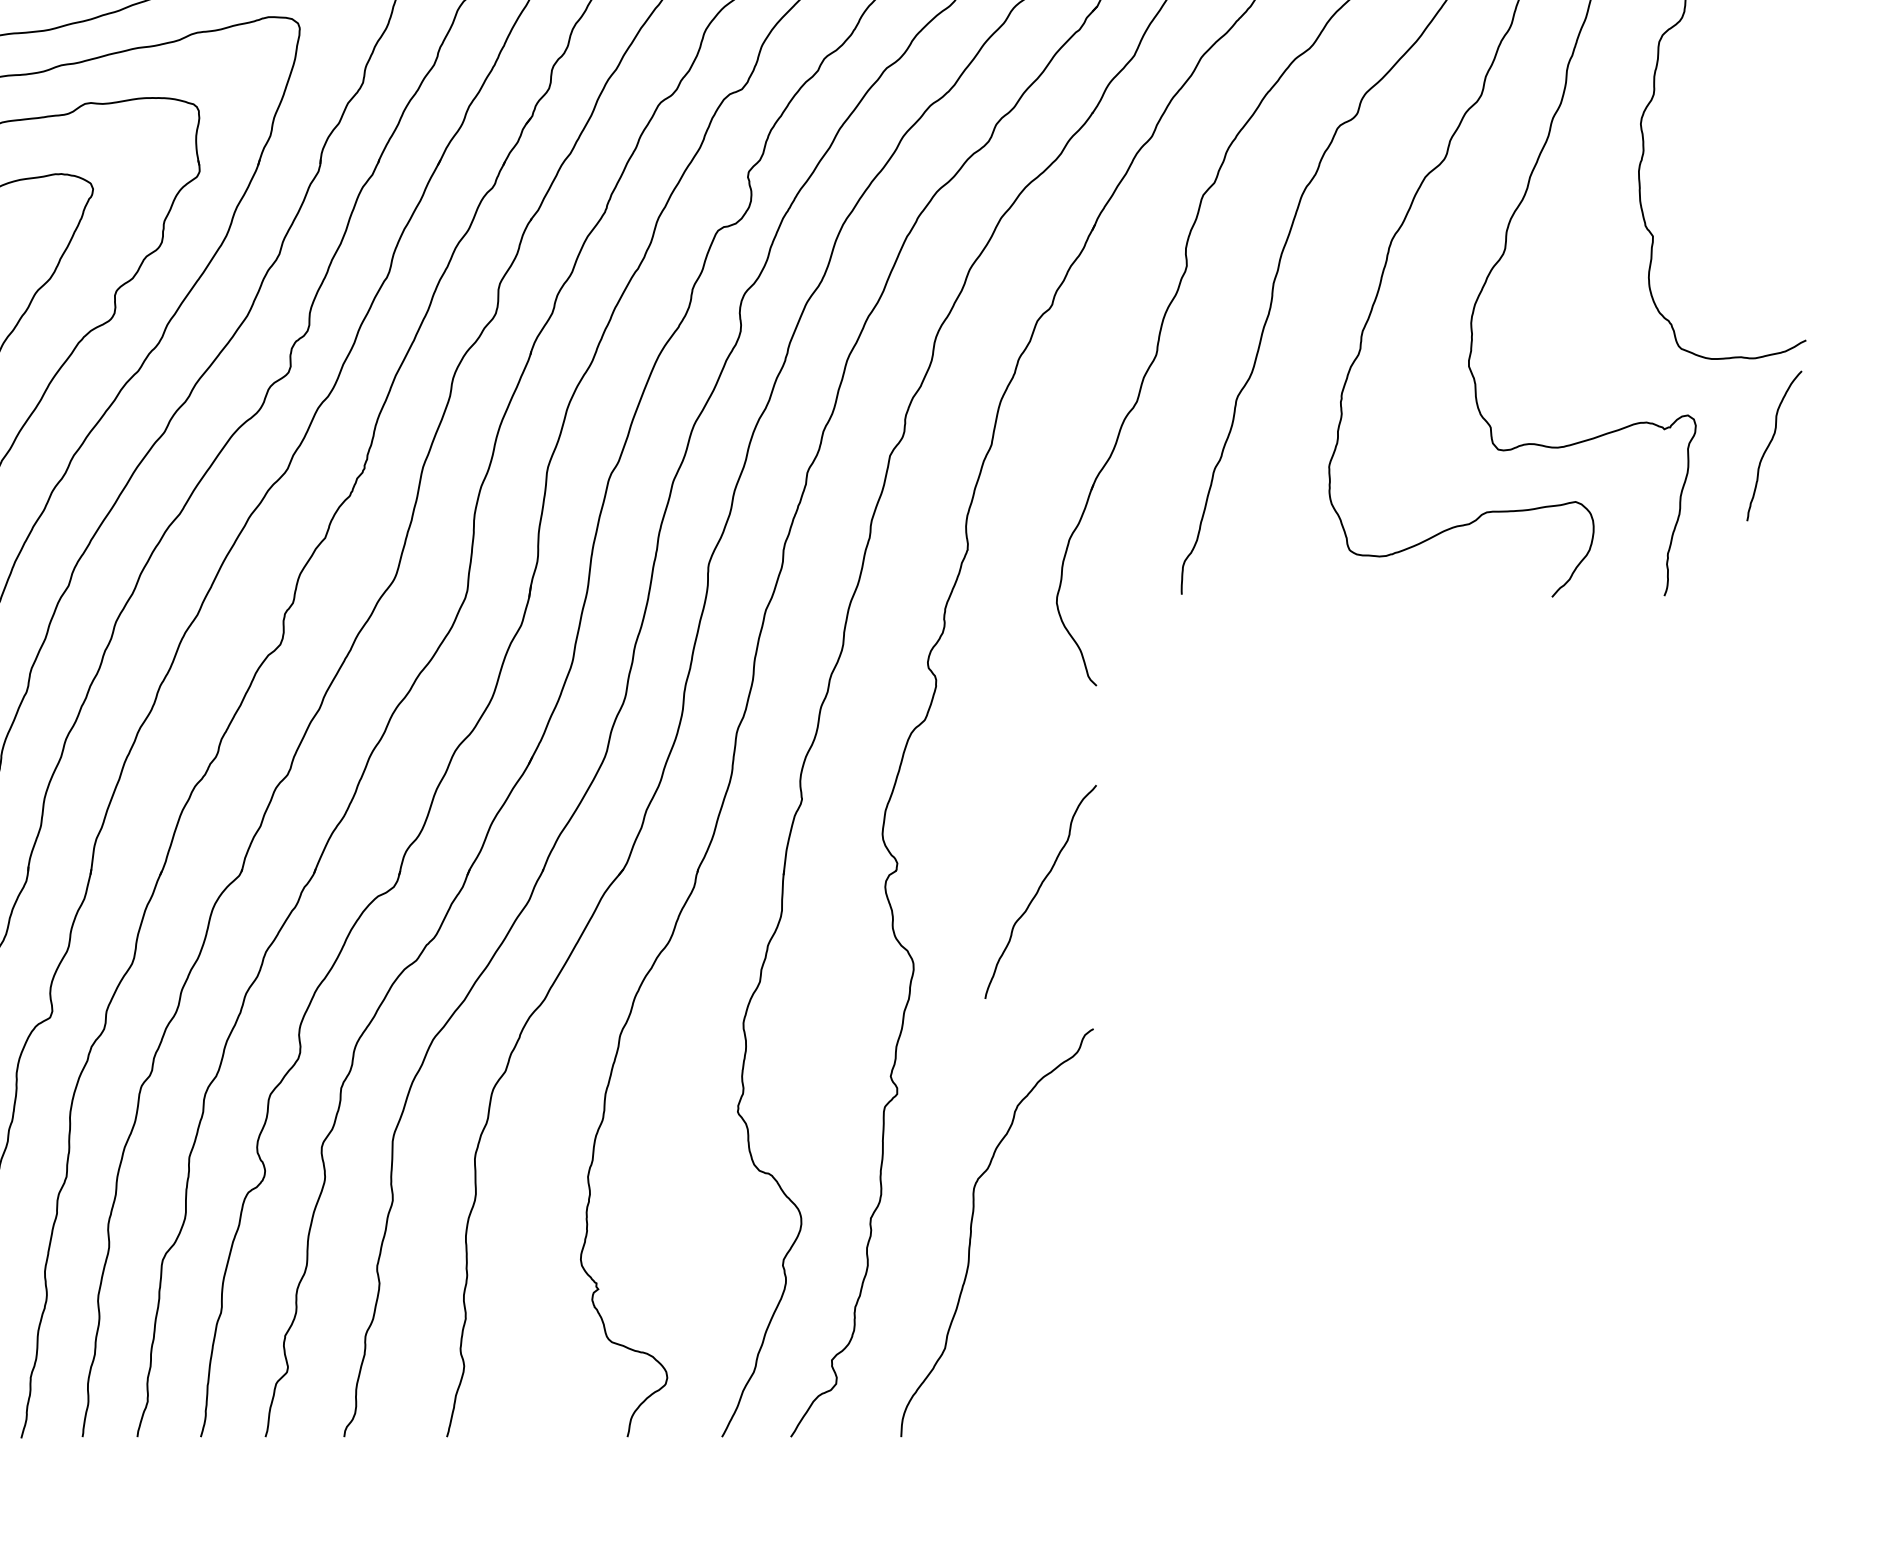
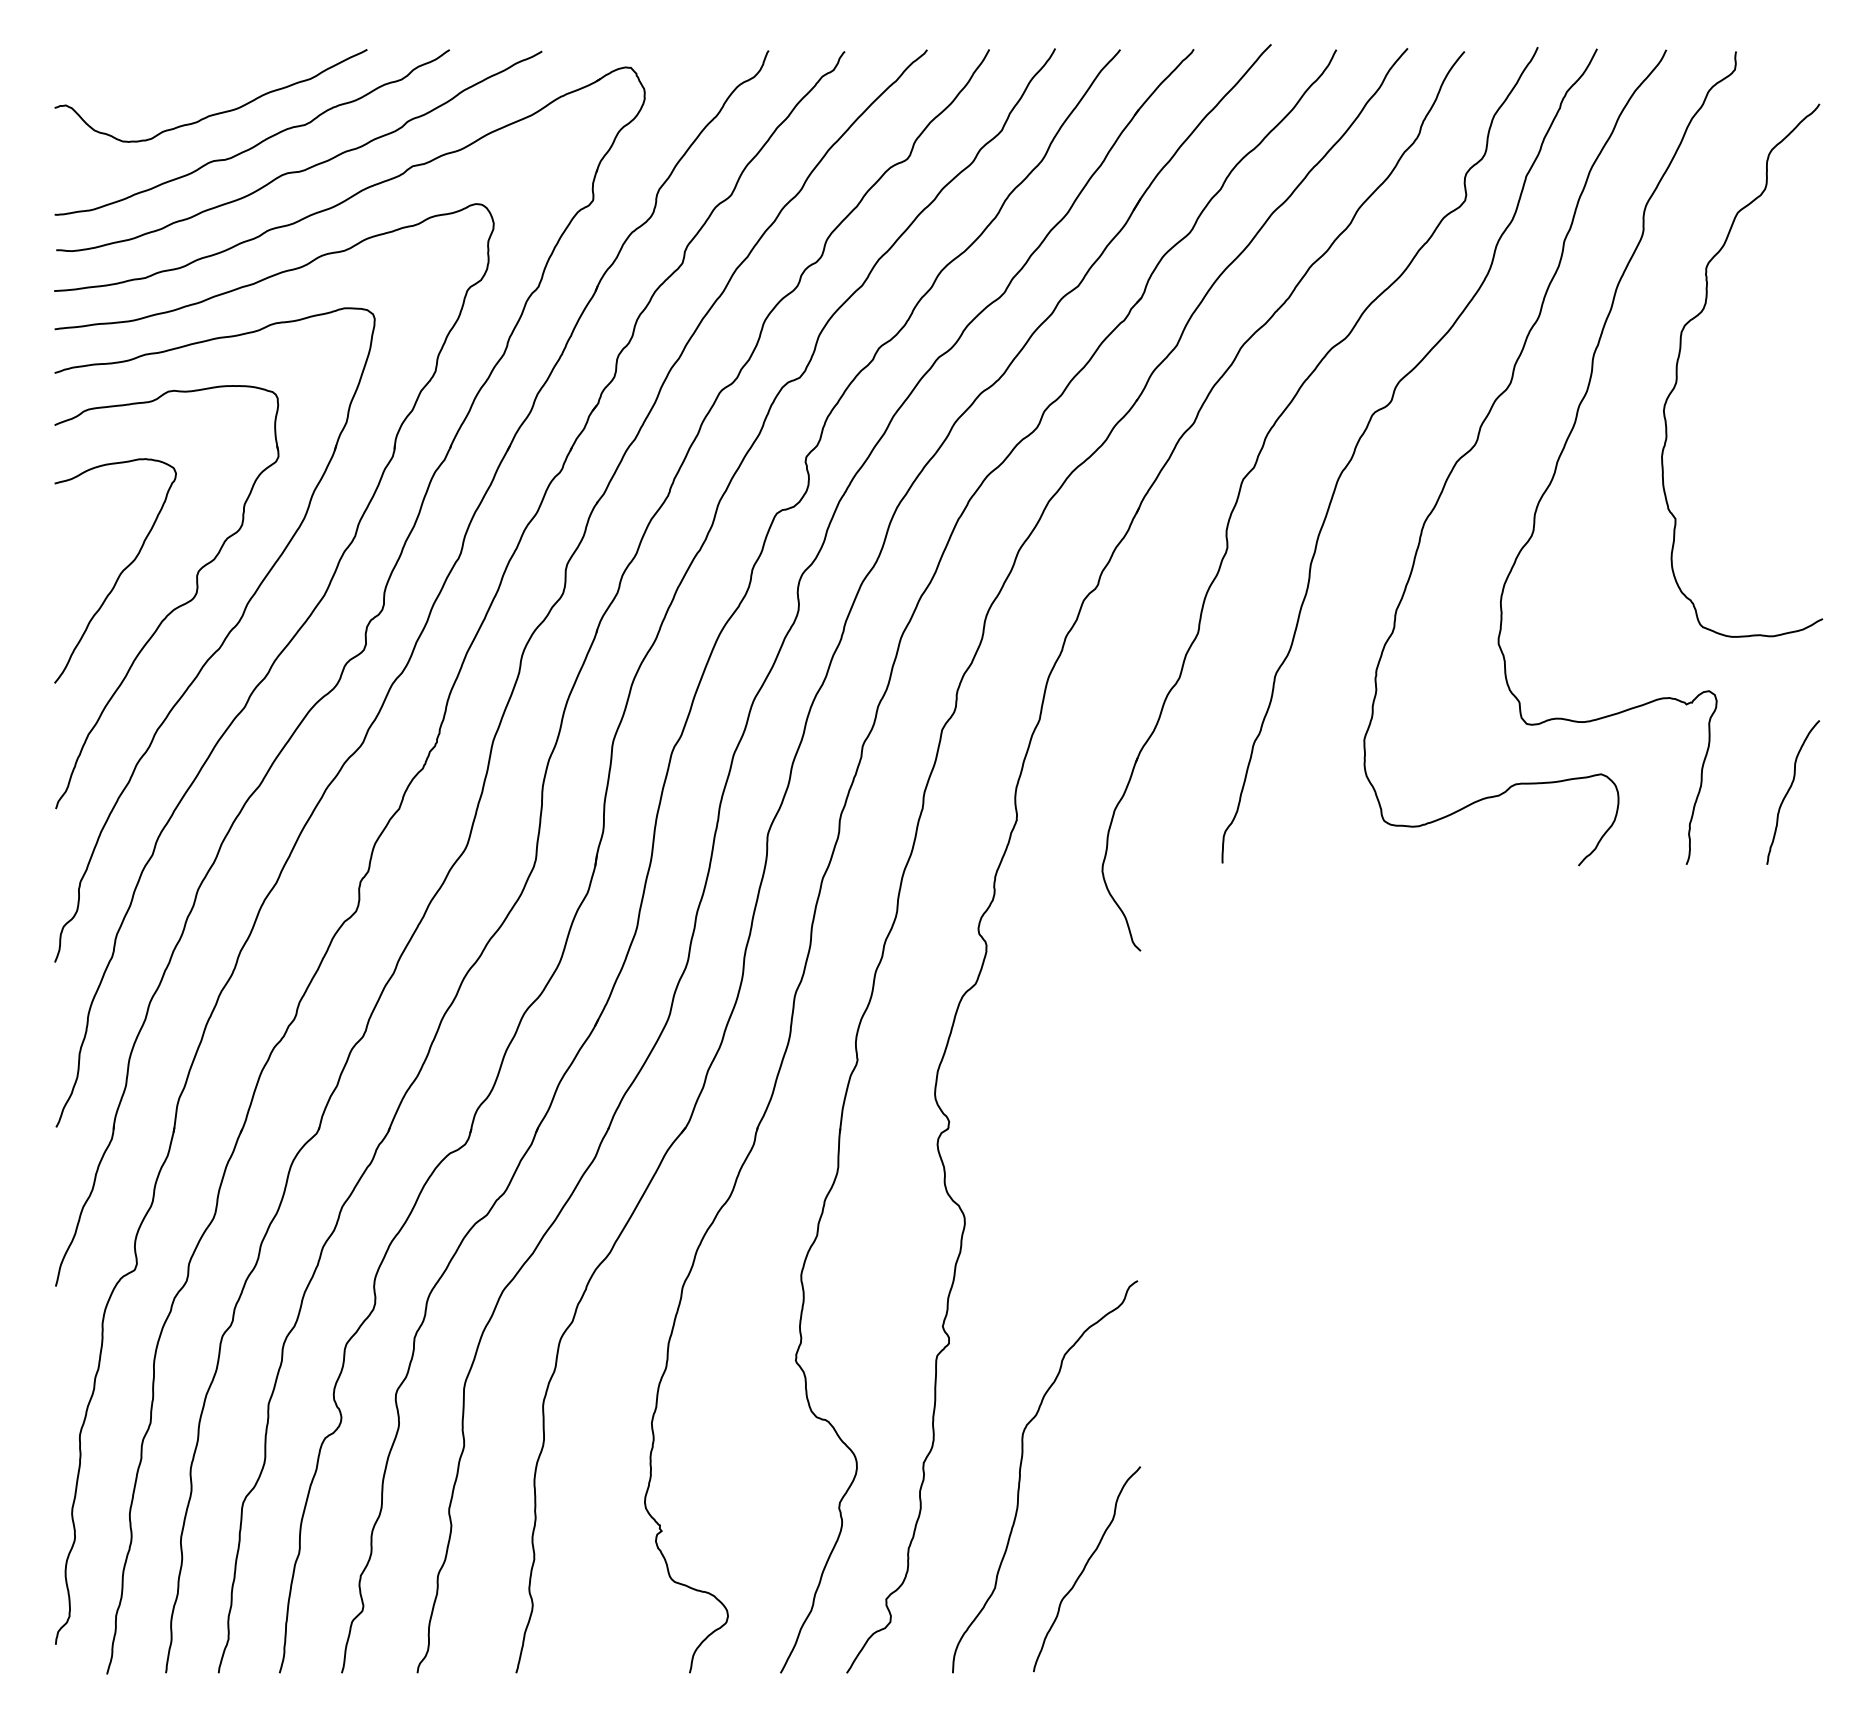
curve: (1770, 444) -> (1789, 791), moved
curve: (1039, 891) -> (1085, 1568), moved

